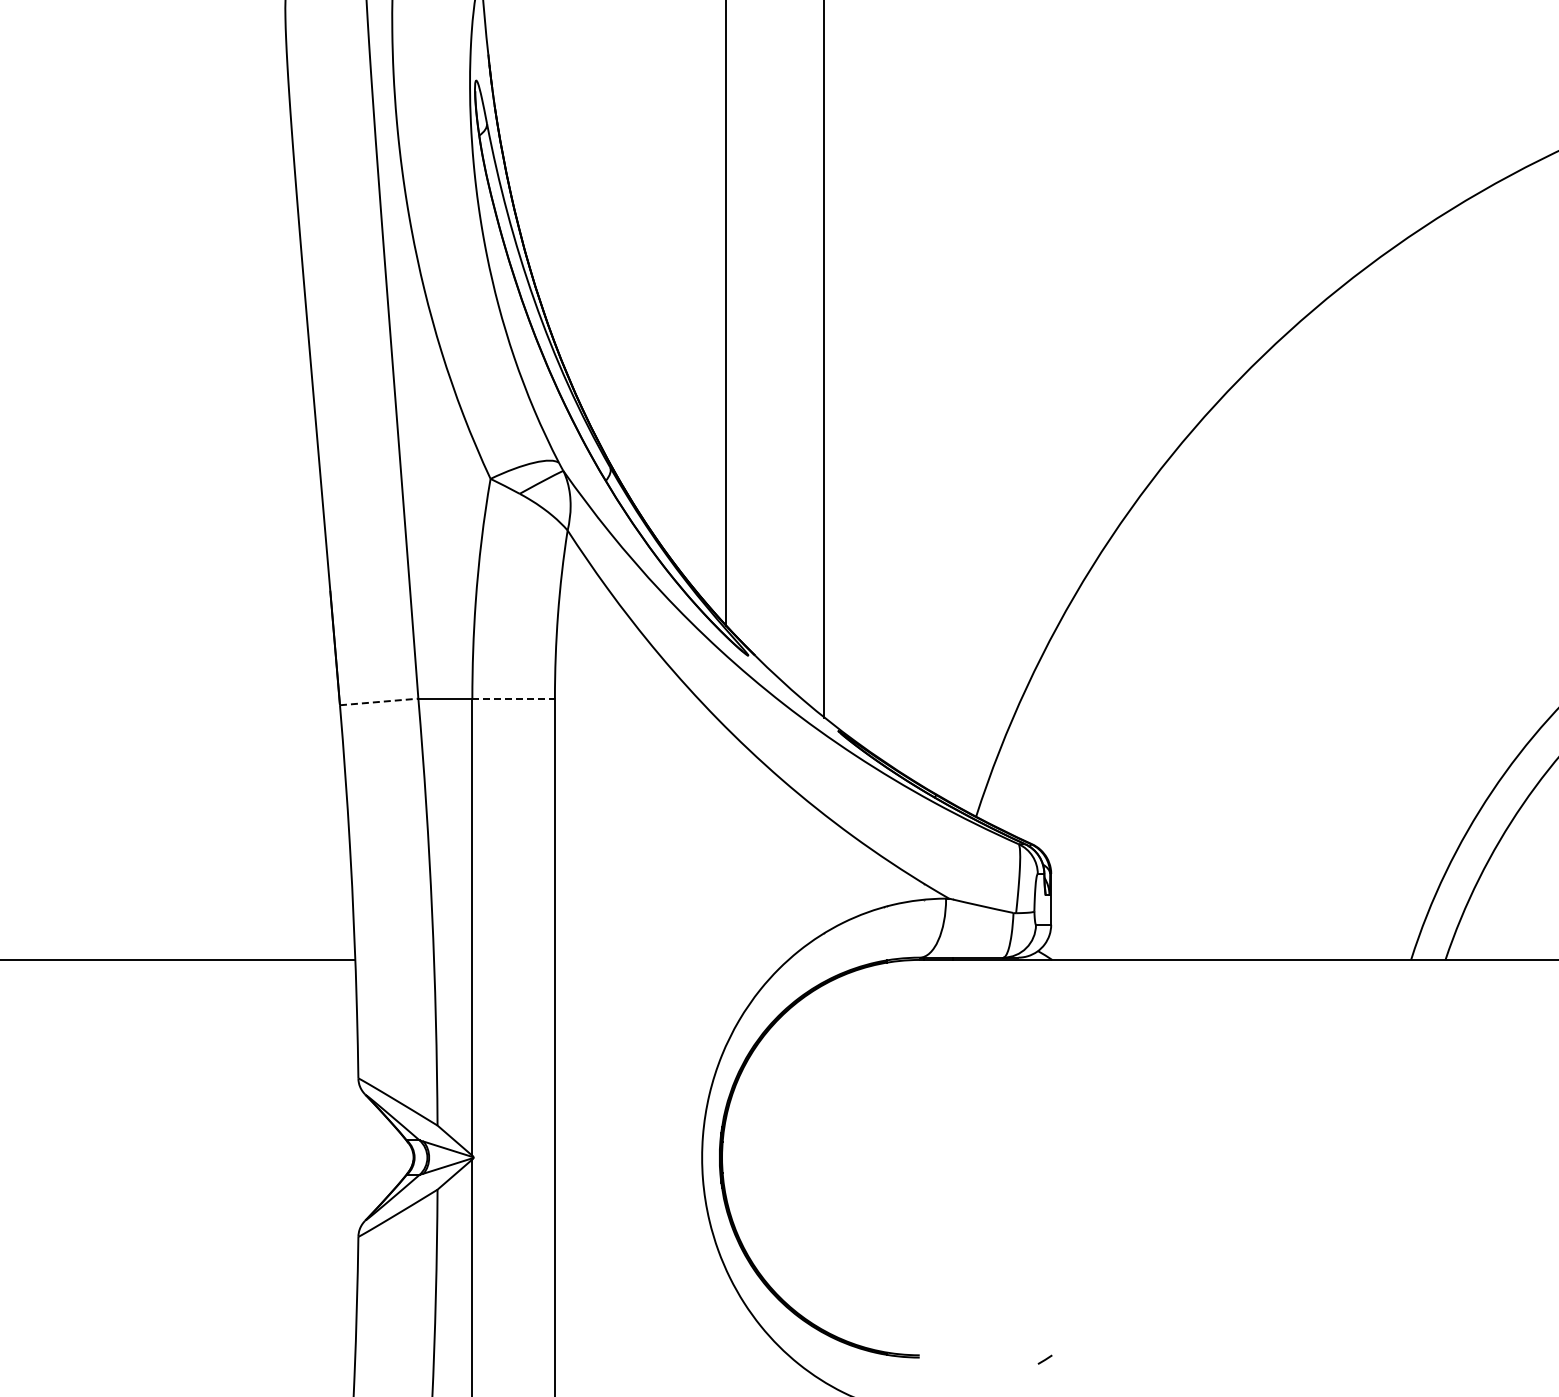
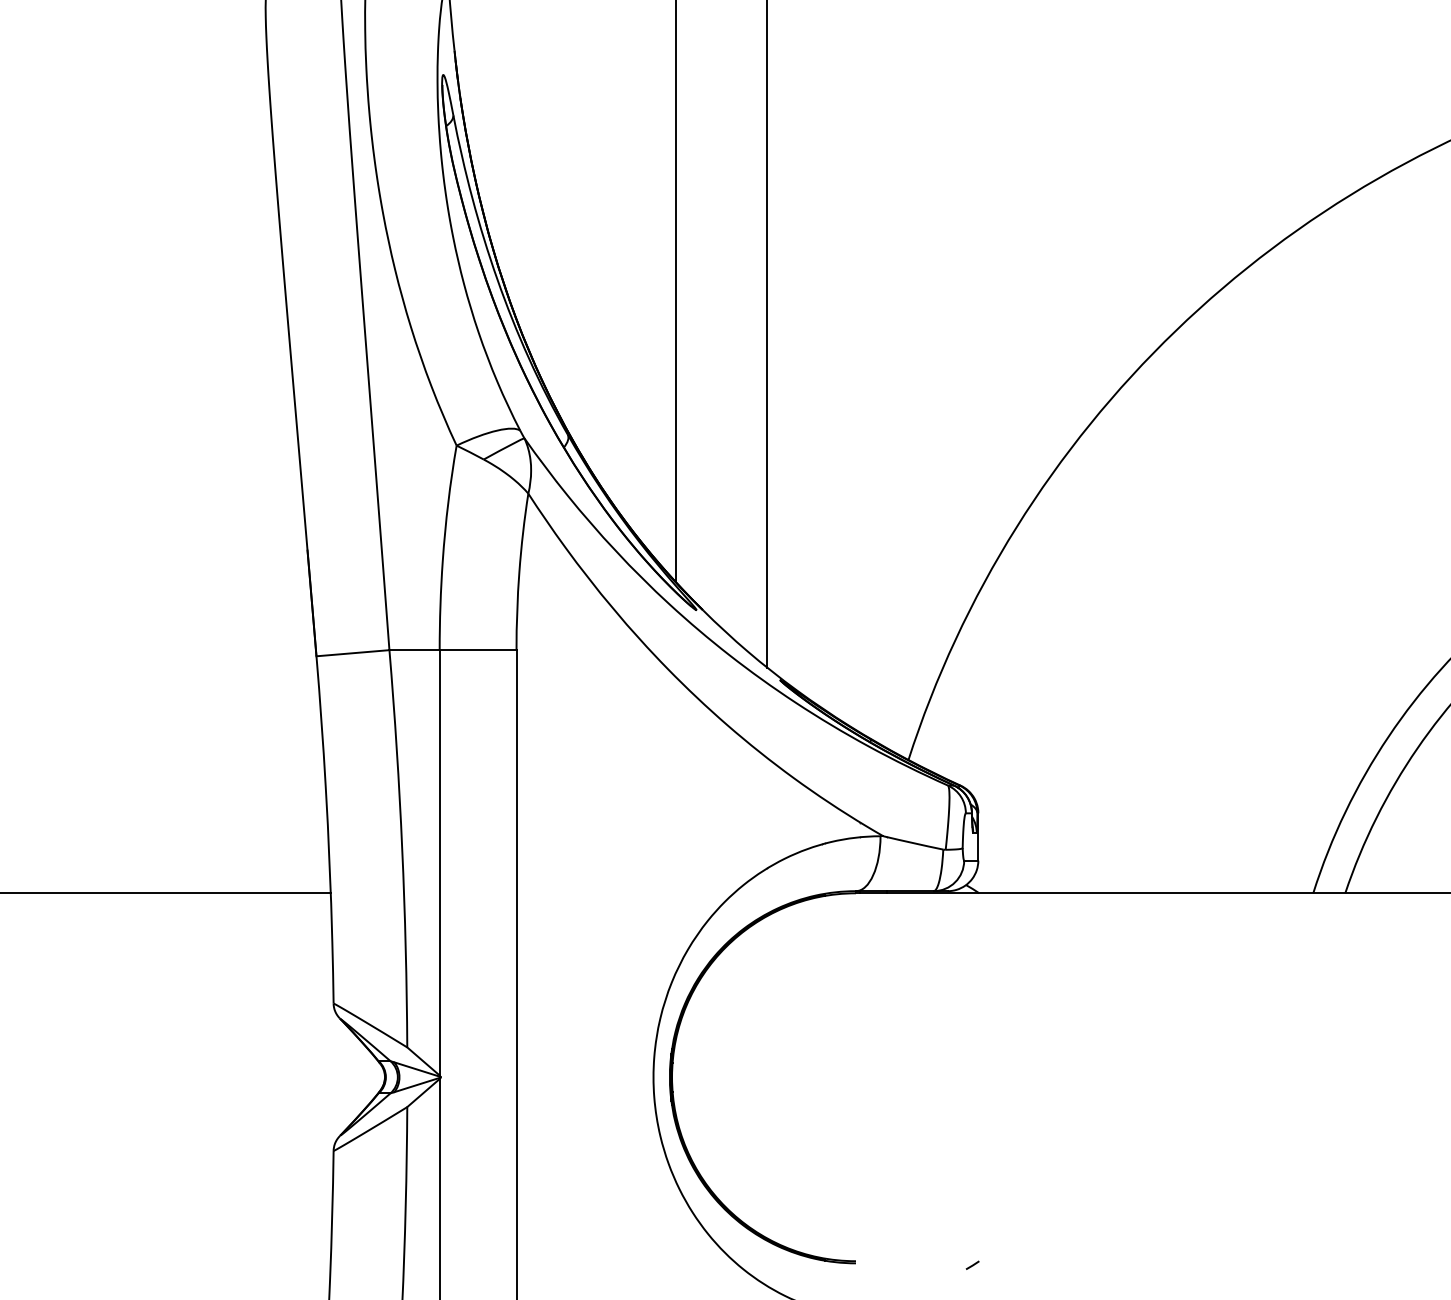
line: (514, 698) -> (478, 650), dashed -> solid
line: (379, 701) -> (353, 652), dashed -> solid

